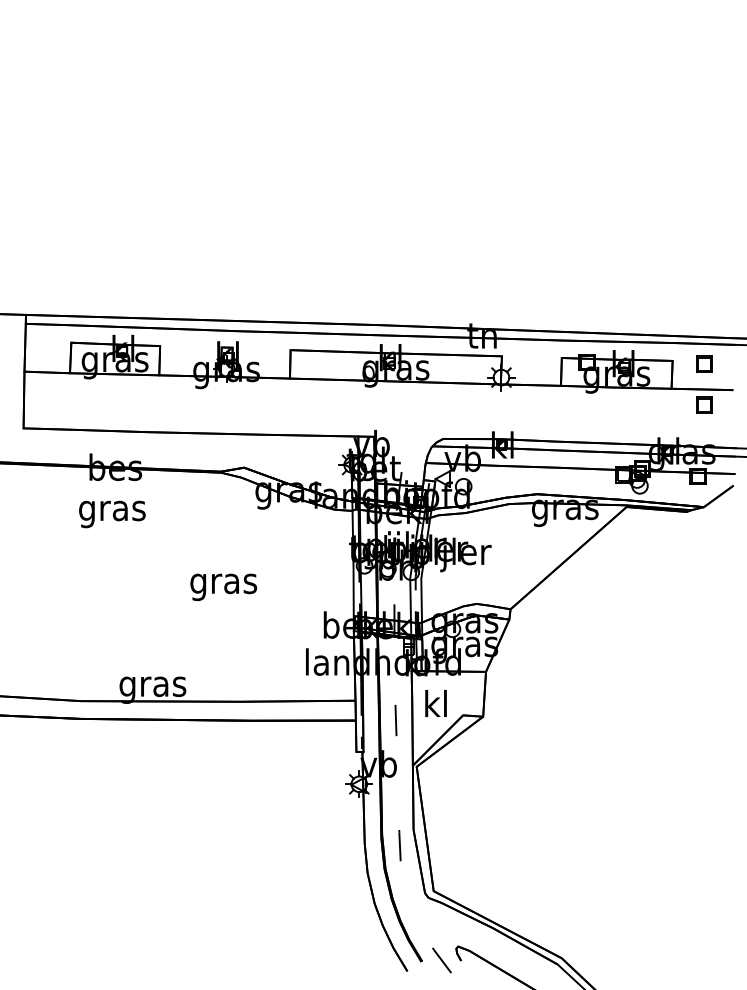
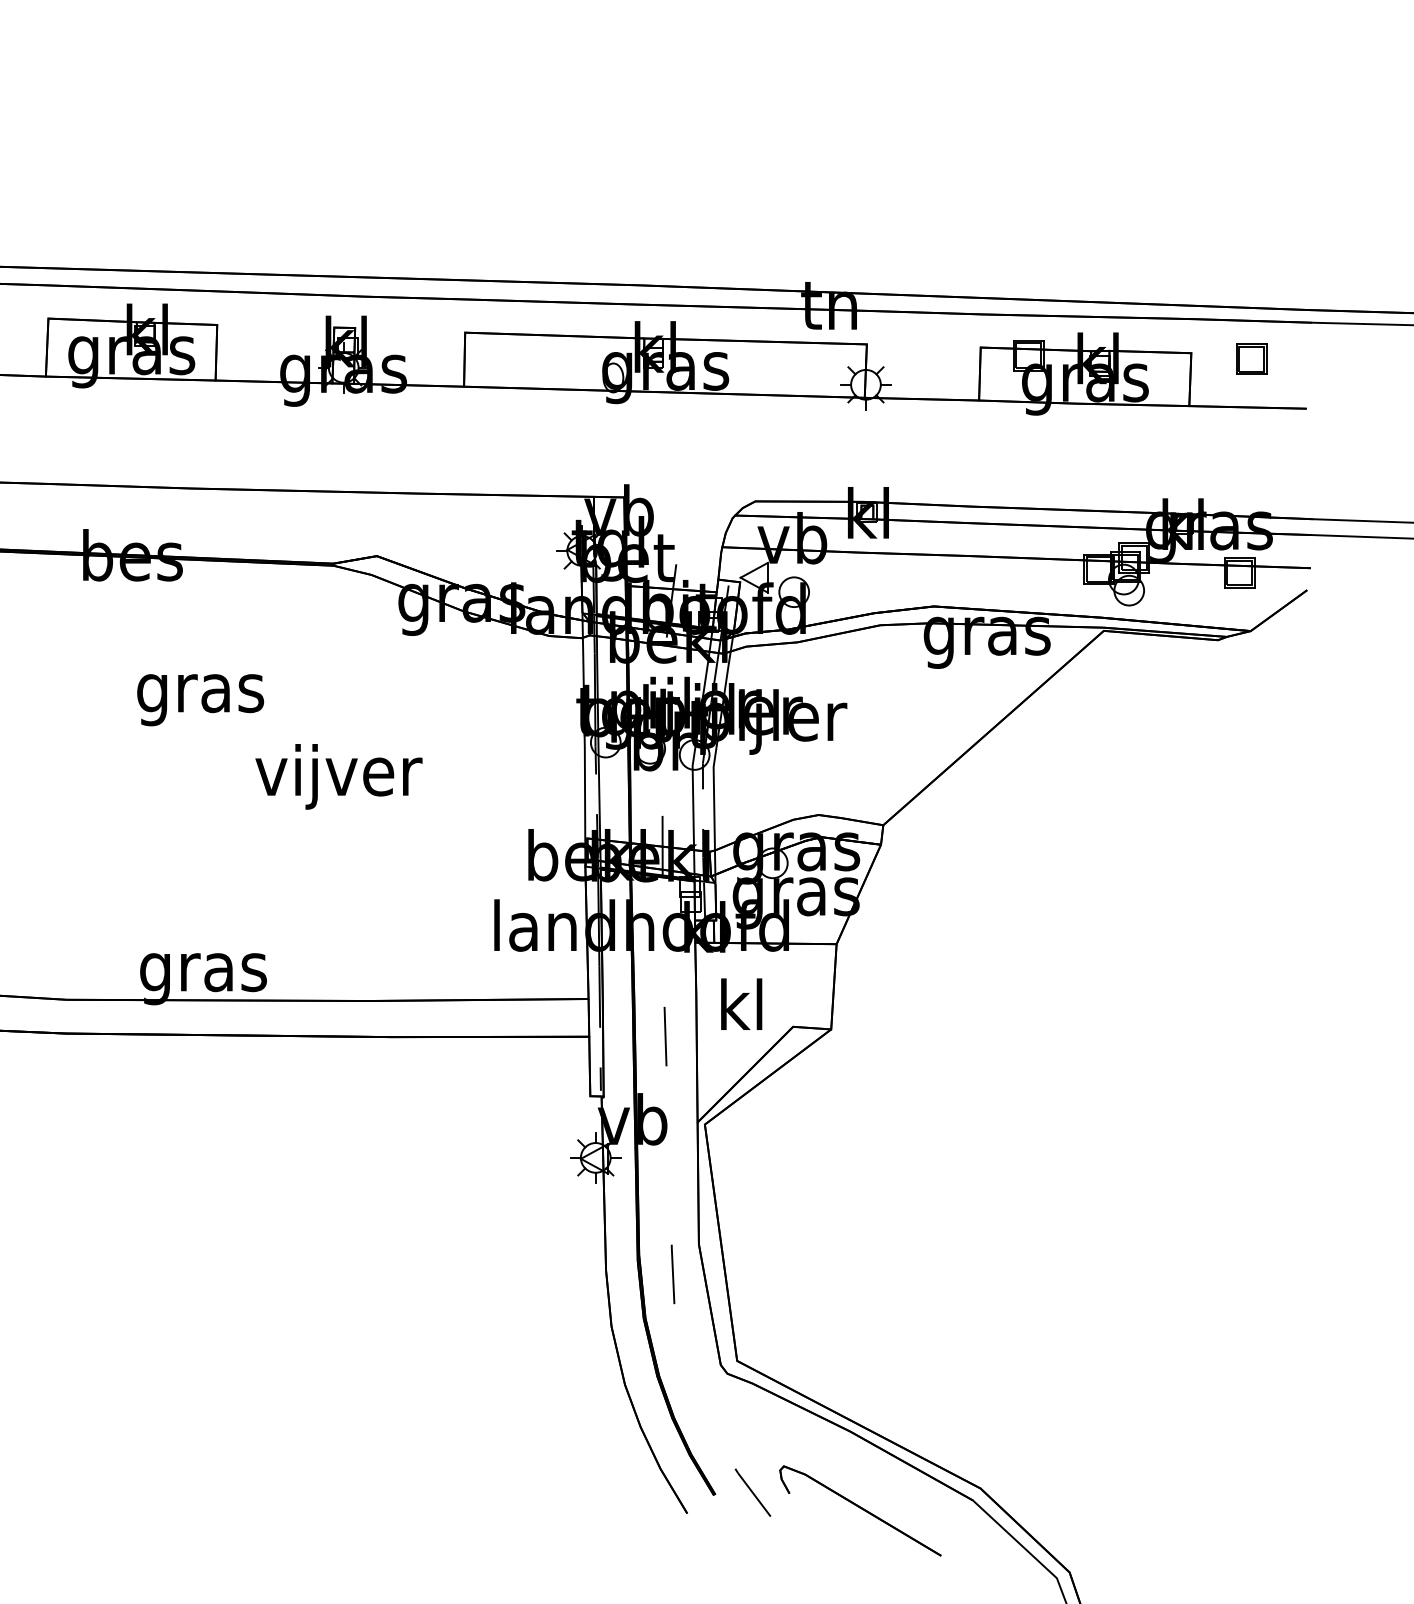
part: (704, 404) -> (1251, 435), removed
text: (112, 514) -> (200, 700), moved
text: (224, 583) -> (339, 776), gras -> vijver

